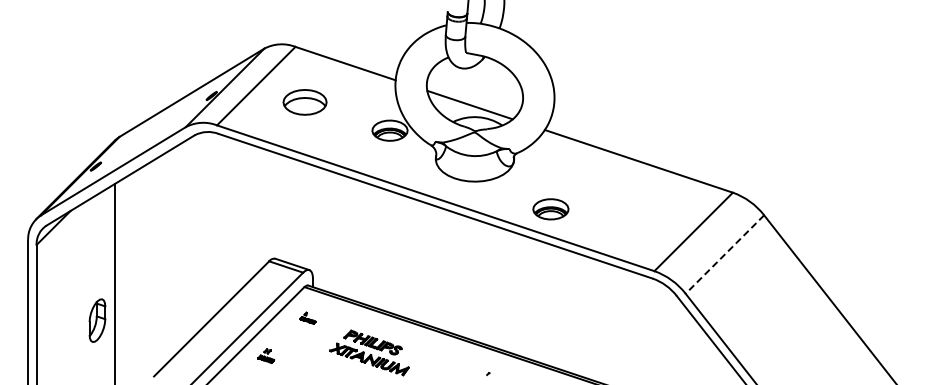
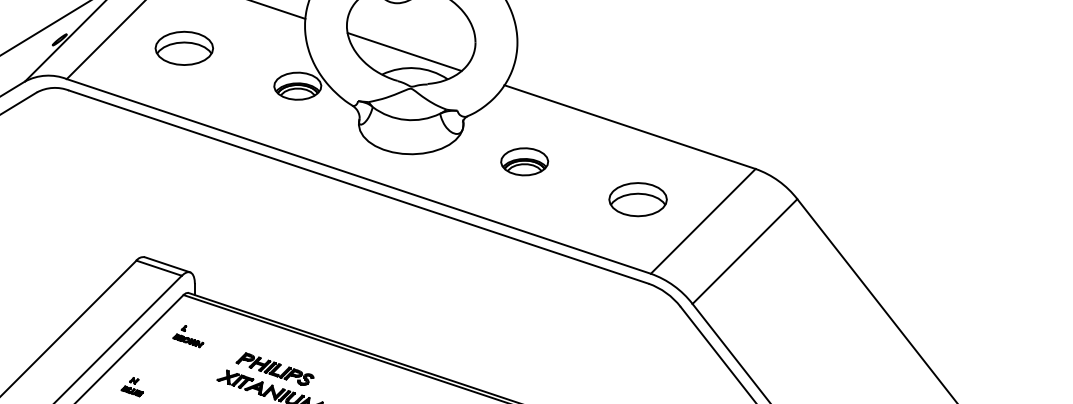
part: (550, 209) -> (524, 162), moved
part: (644, 215) -> (637, 199), added
line: (724, 254) -> (744, 251), dashed -> solid
part: (307, 318) -> (187, 336), size x1.43

